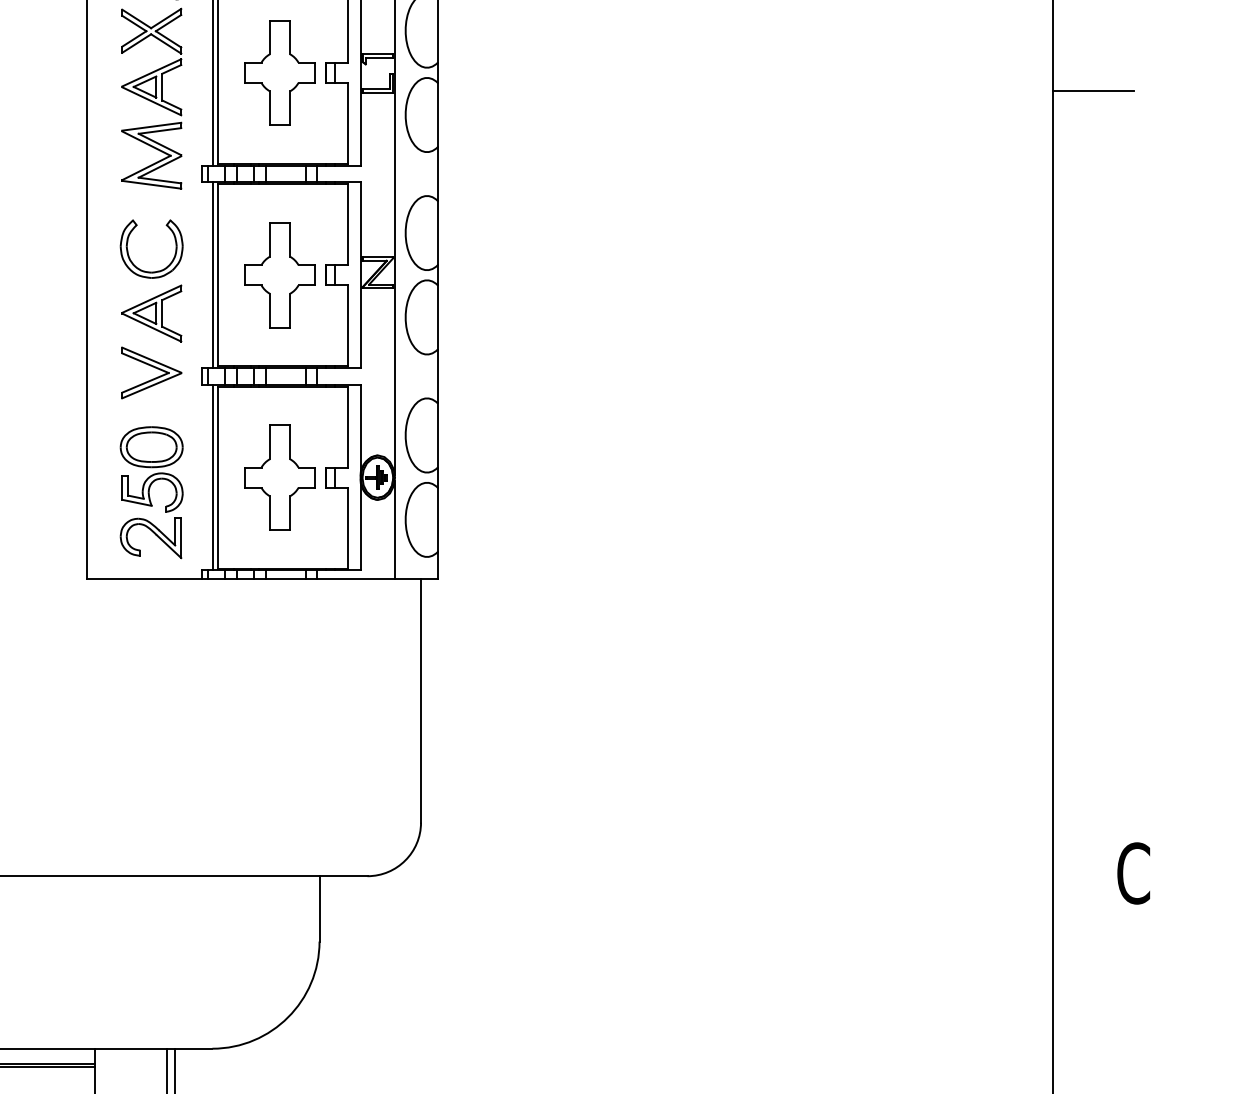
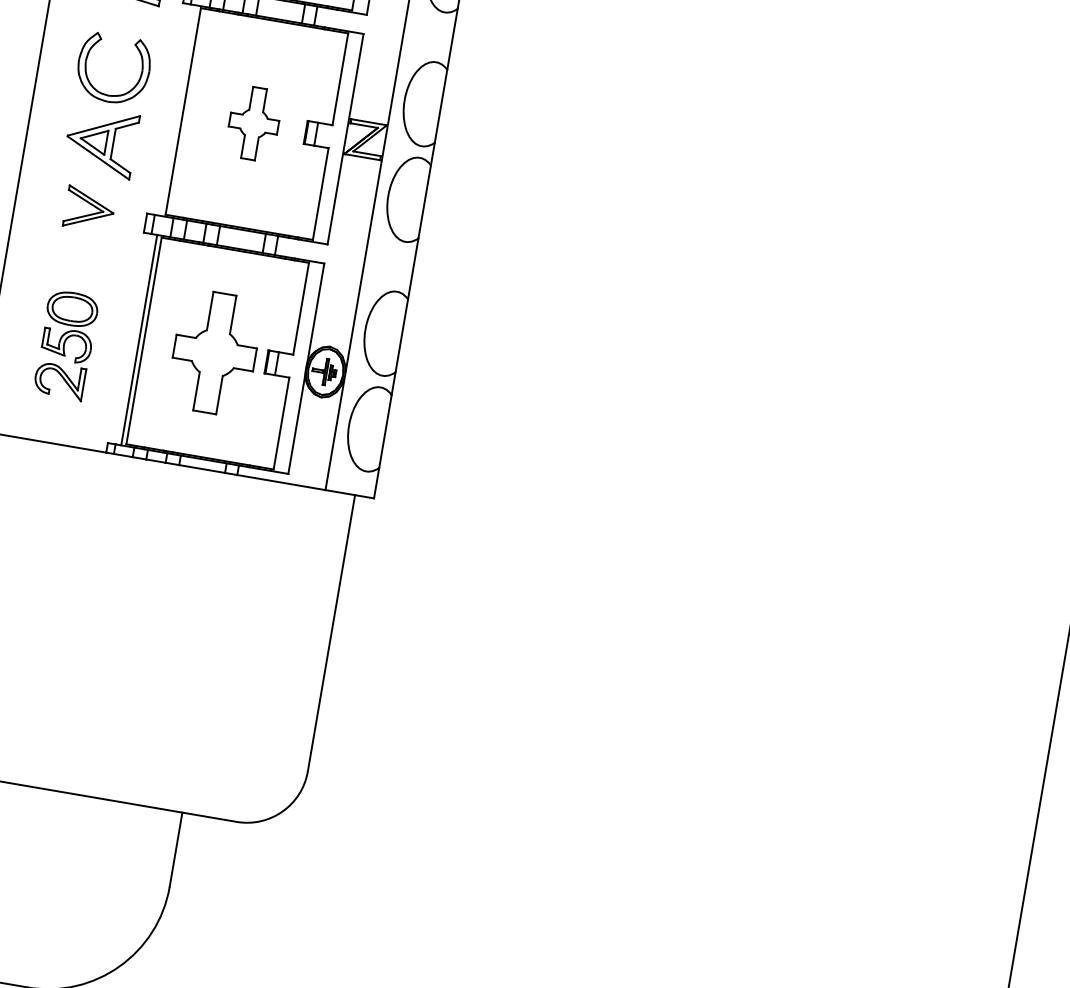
line: (213, 275) -> (178, 110), removed
part: (279, 275) -> (253, 123), size x0.6
part: (151, 372) -> (89, 208), size x0.7
part: (151, 492) -> (66, 344), size x0.7

